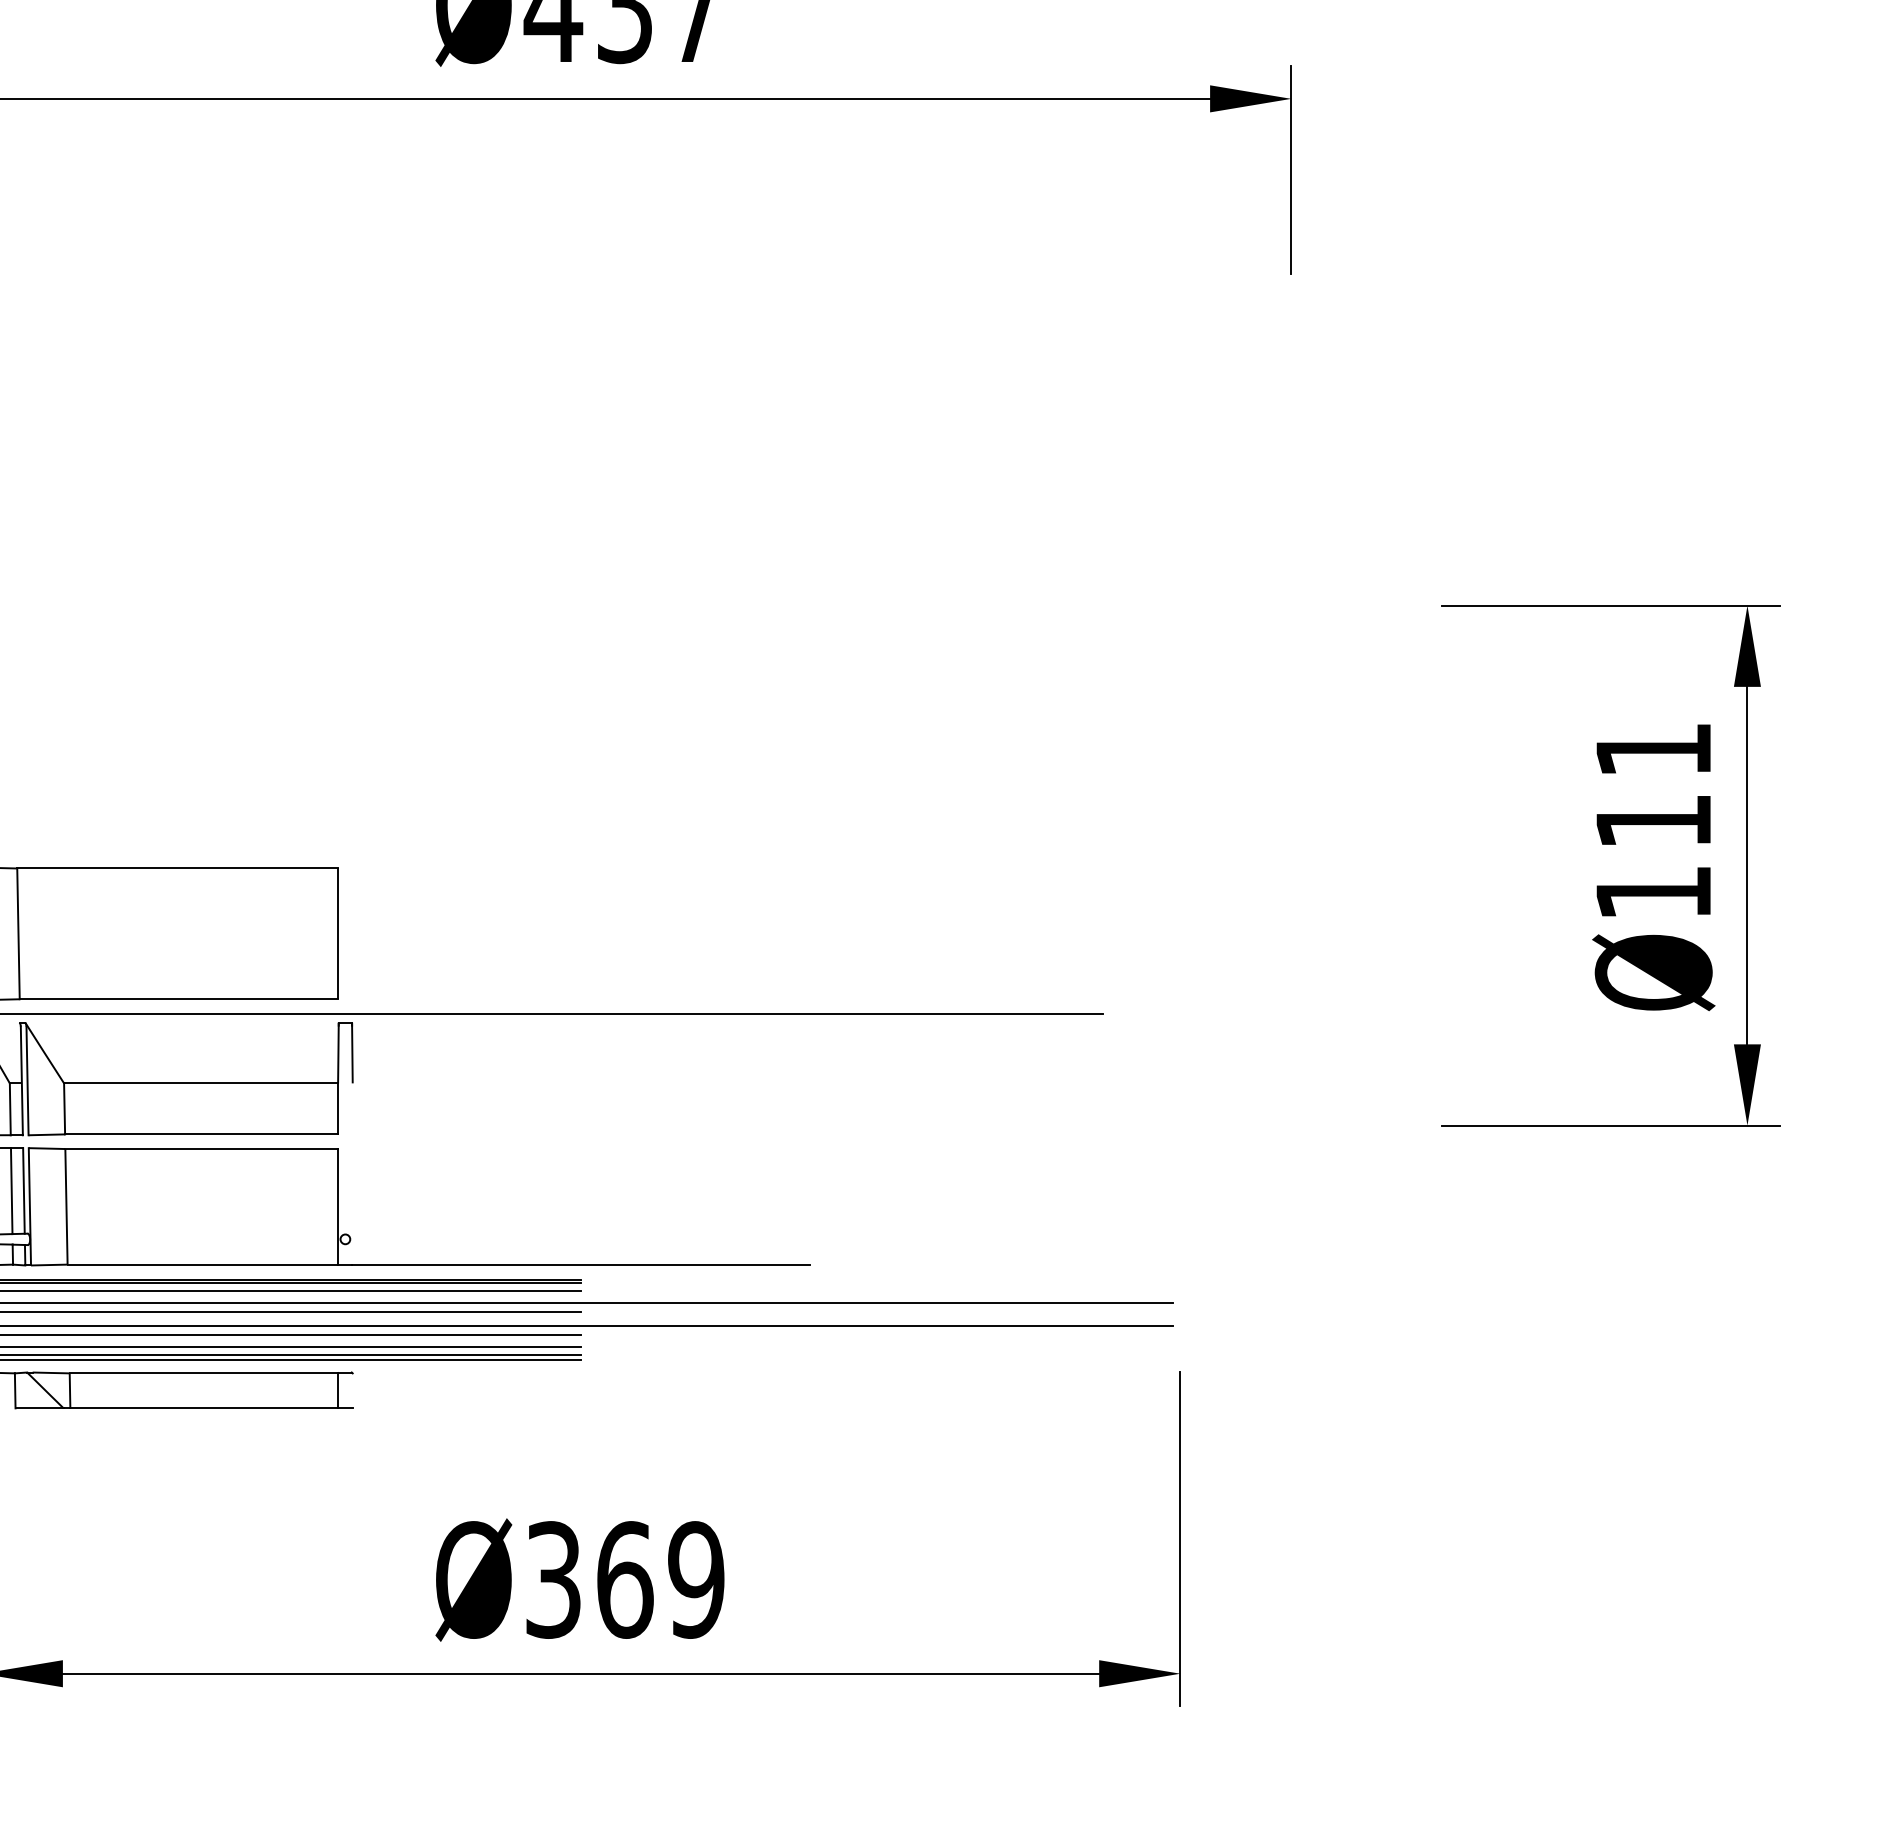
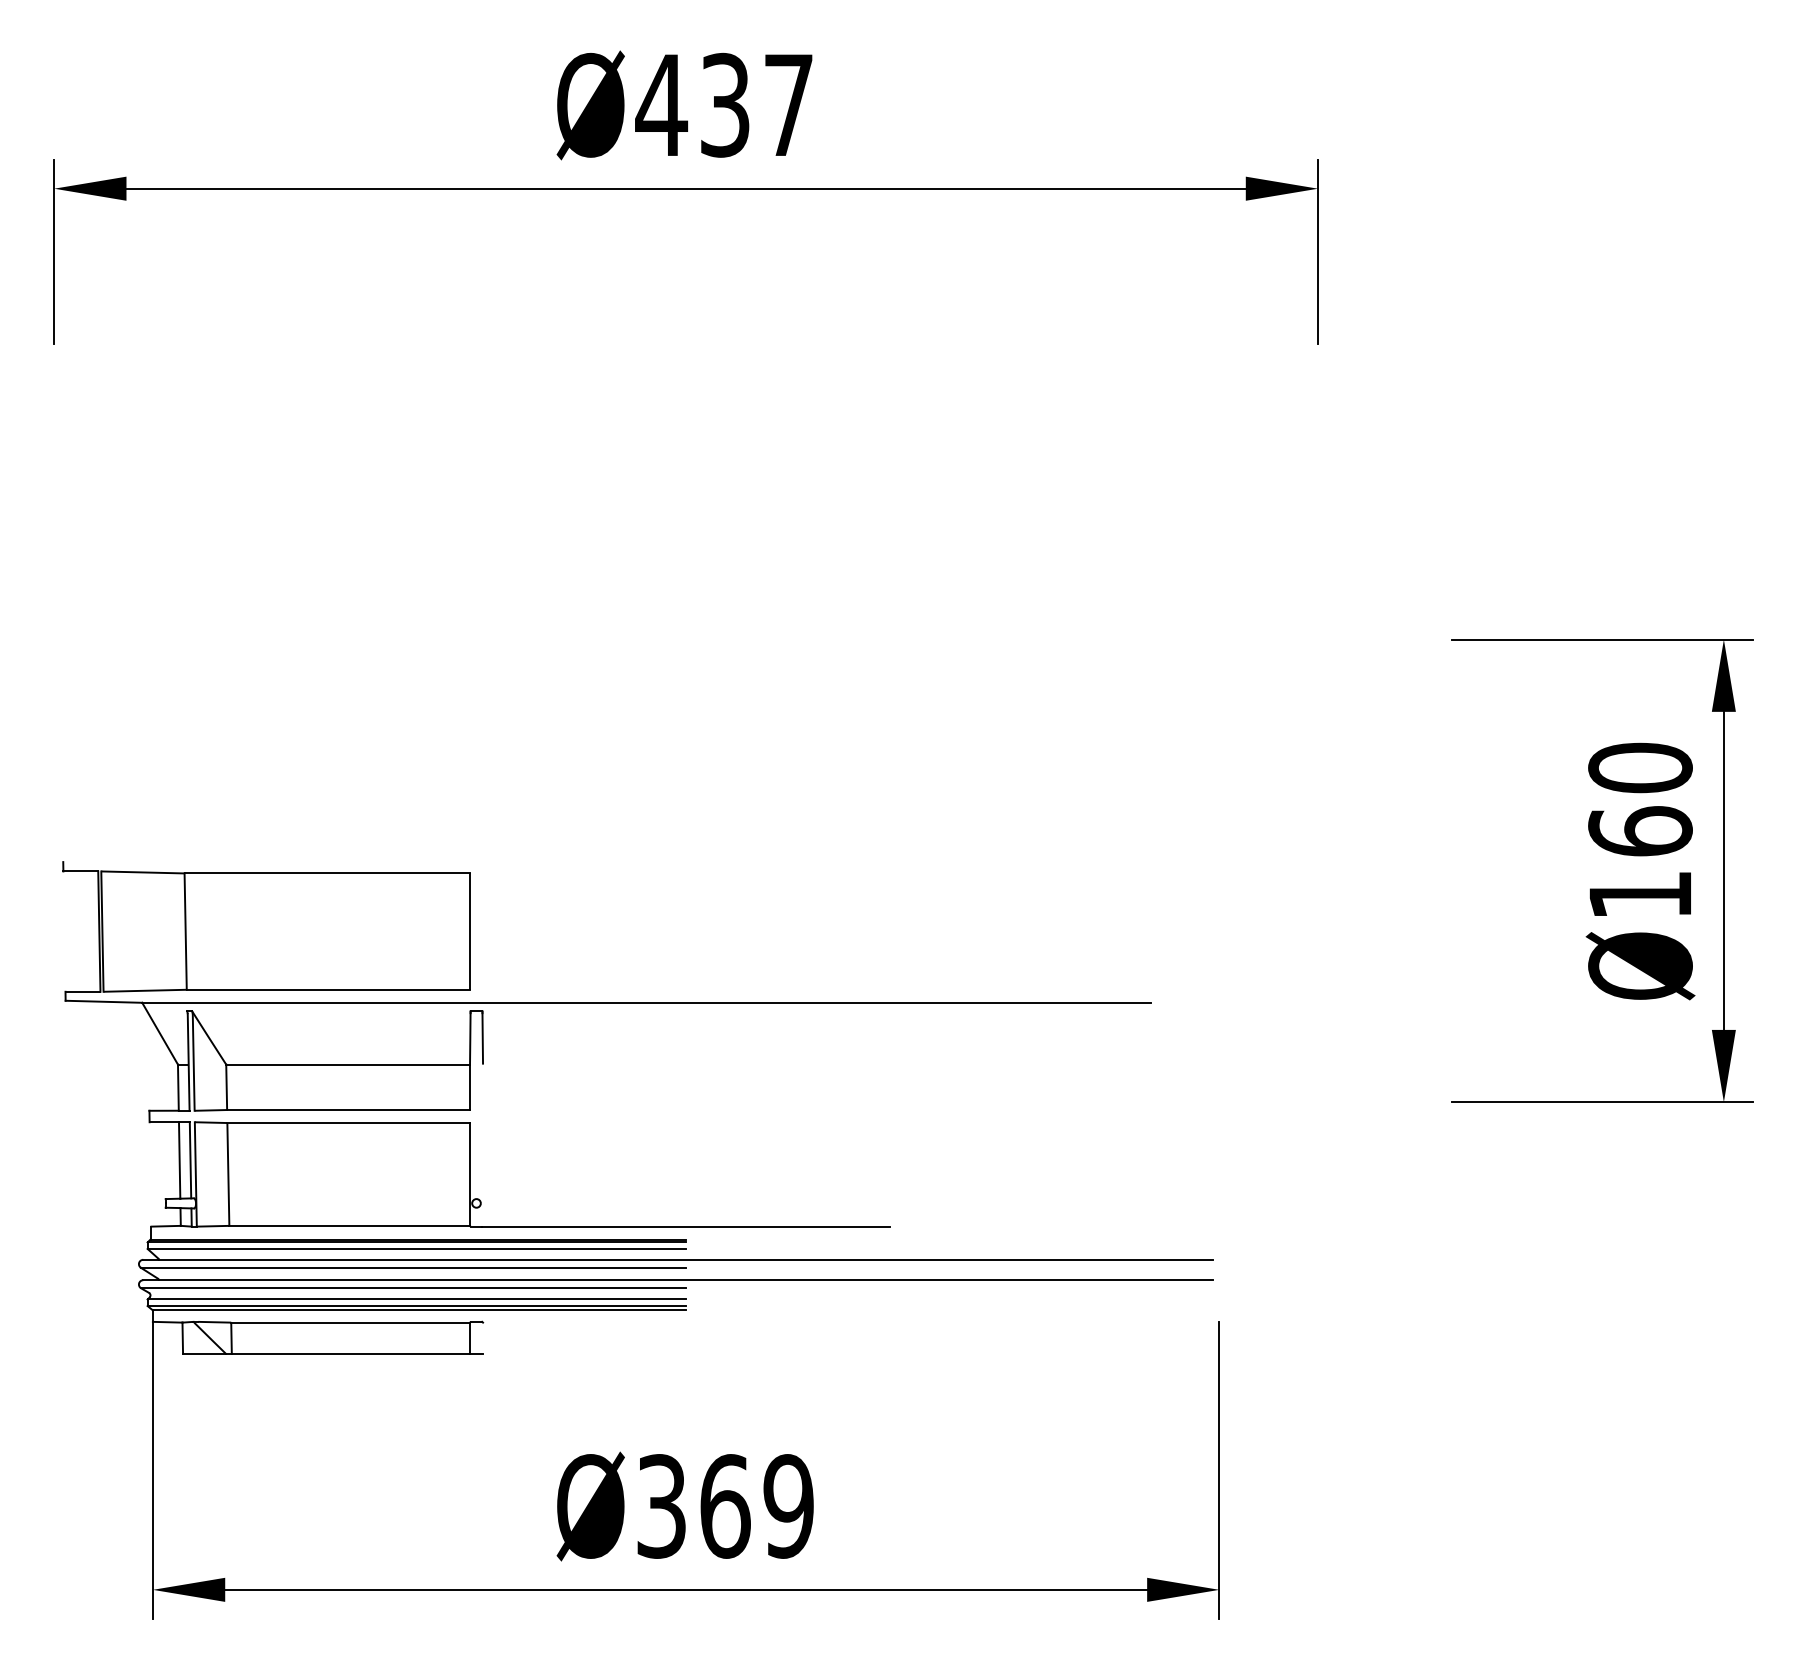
text: (1653, 785) -> (1640, 799), Ø111 -> Ø160

